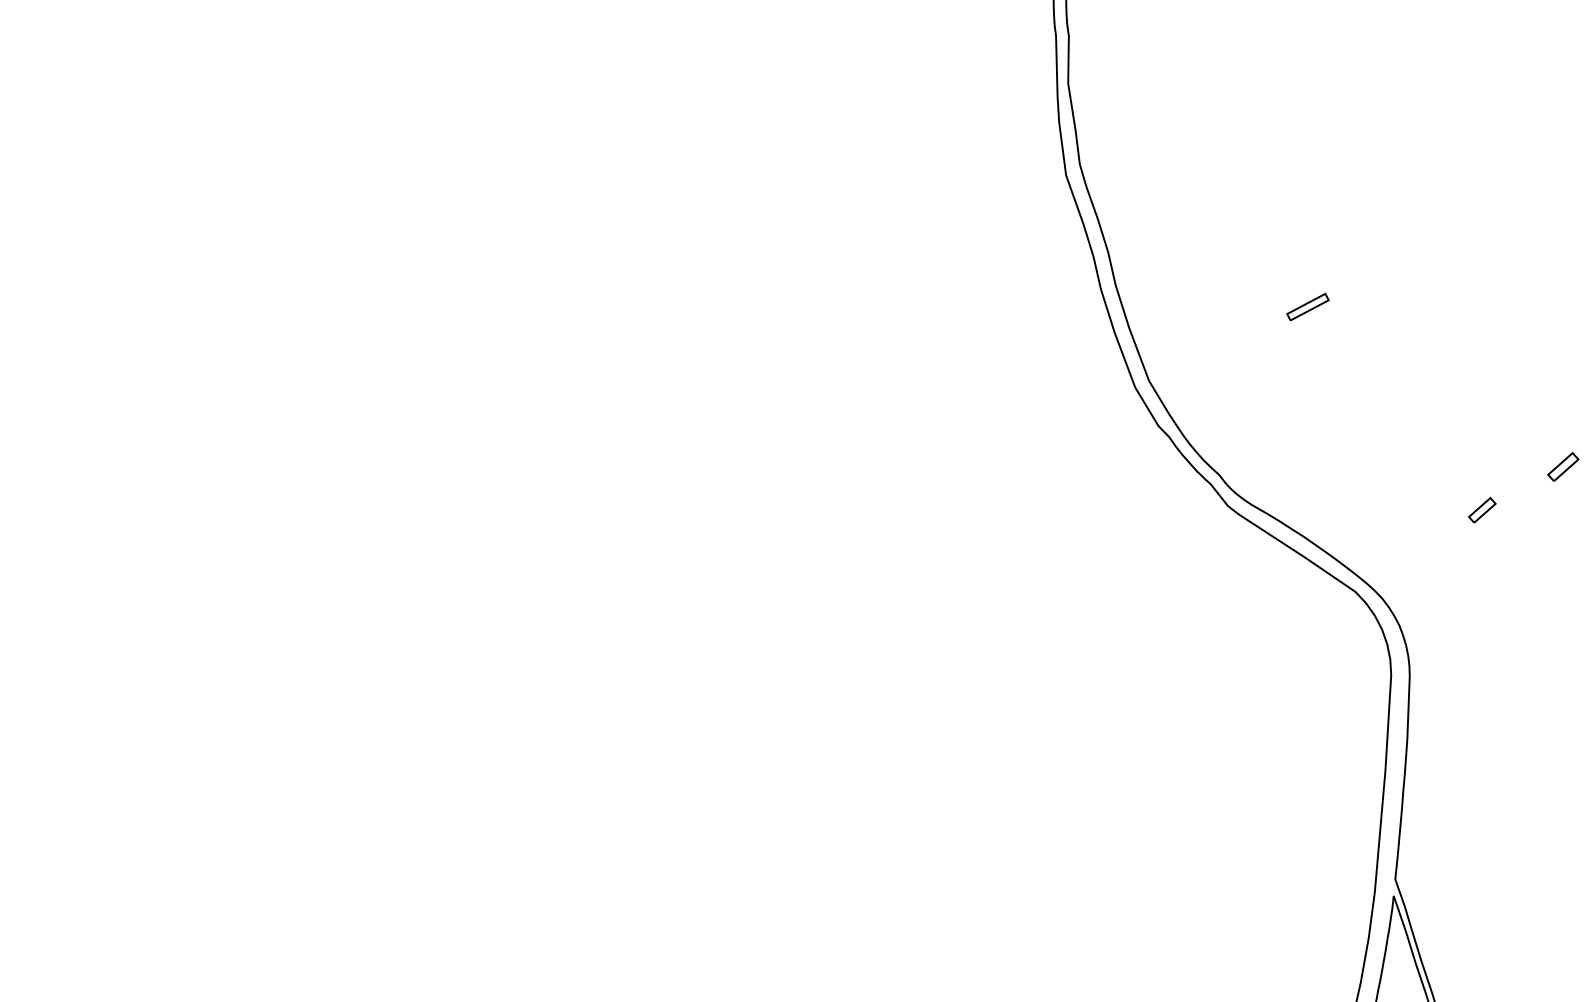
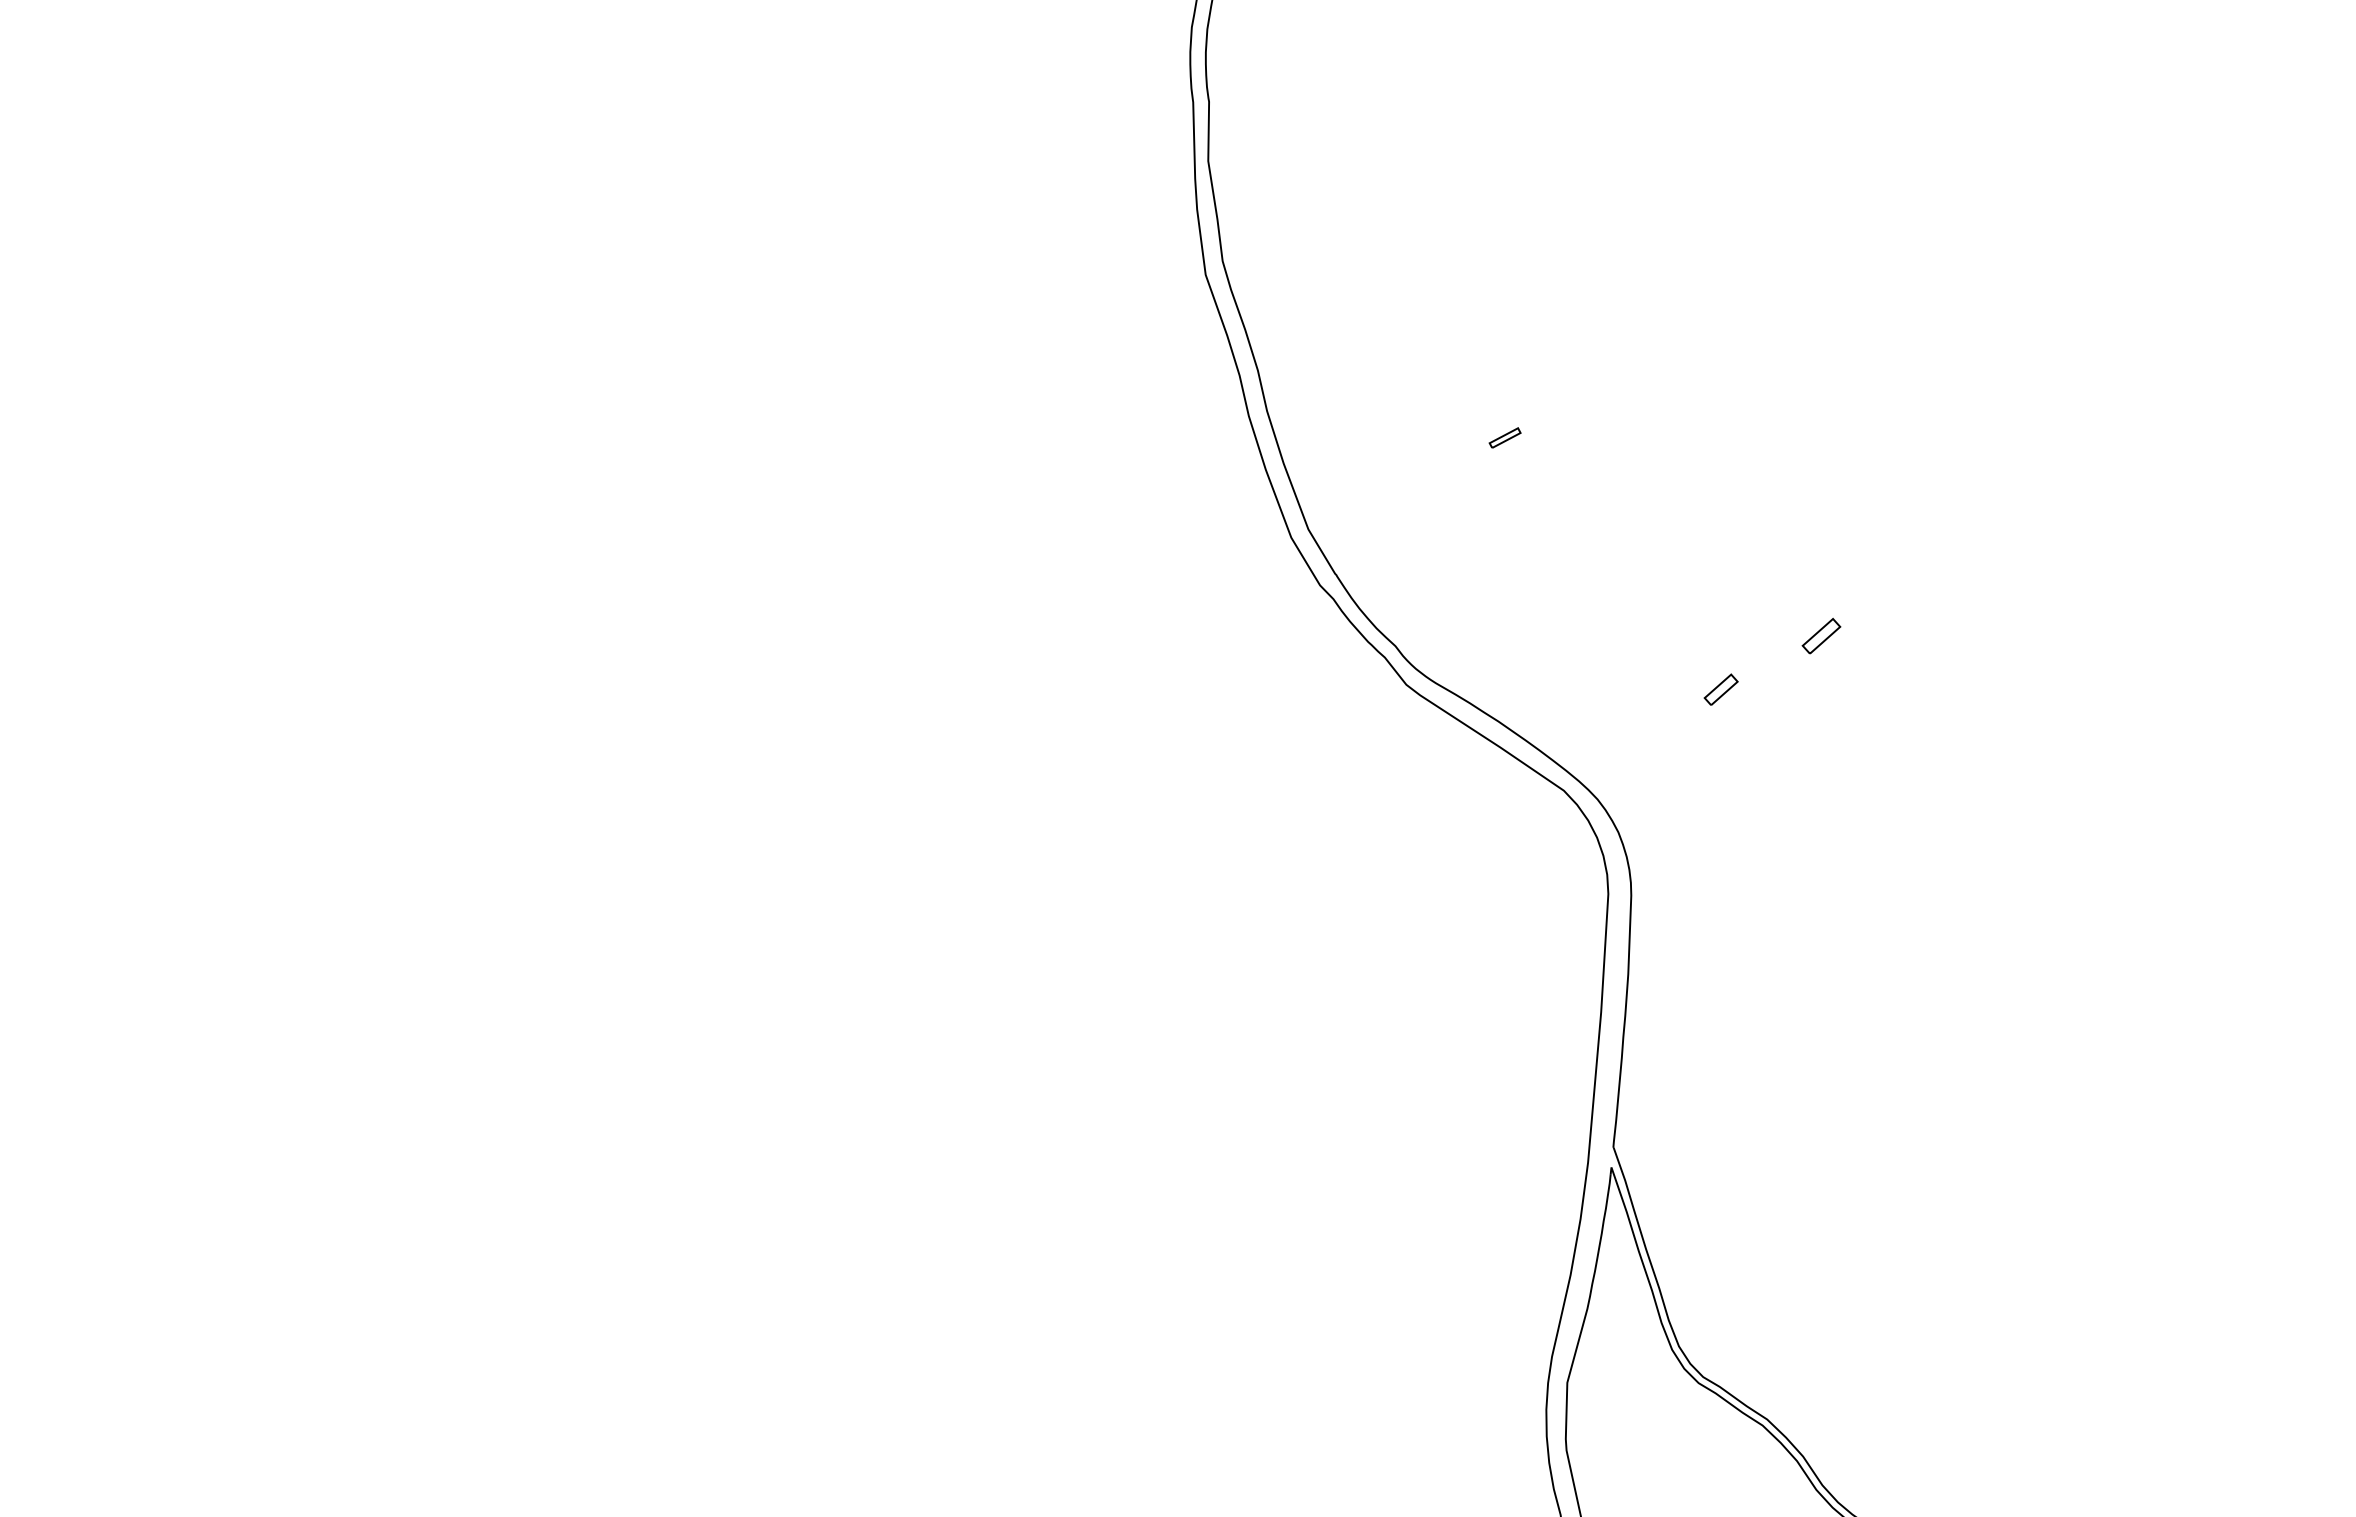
part: (1307, 306) -> (1504, 437), size x0.6

